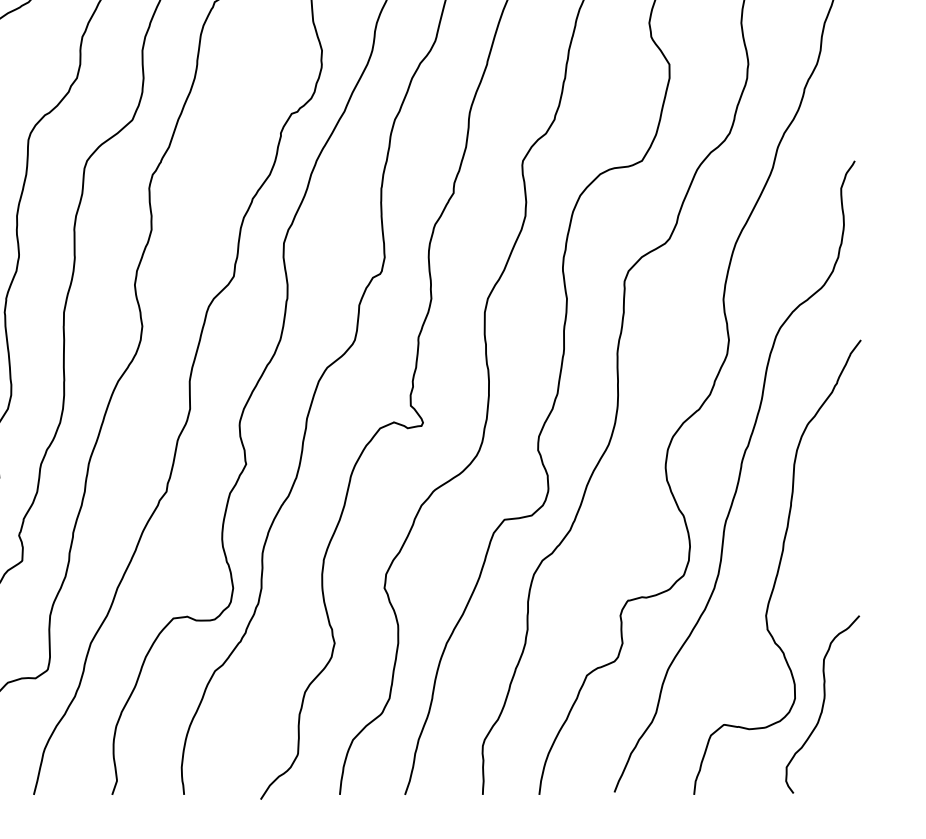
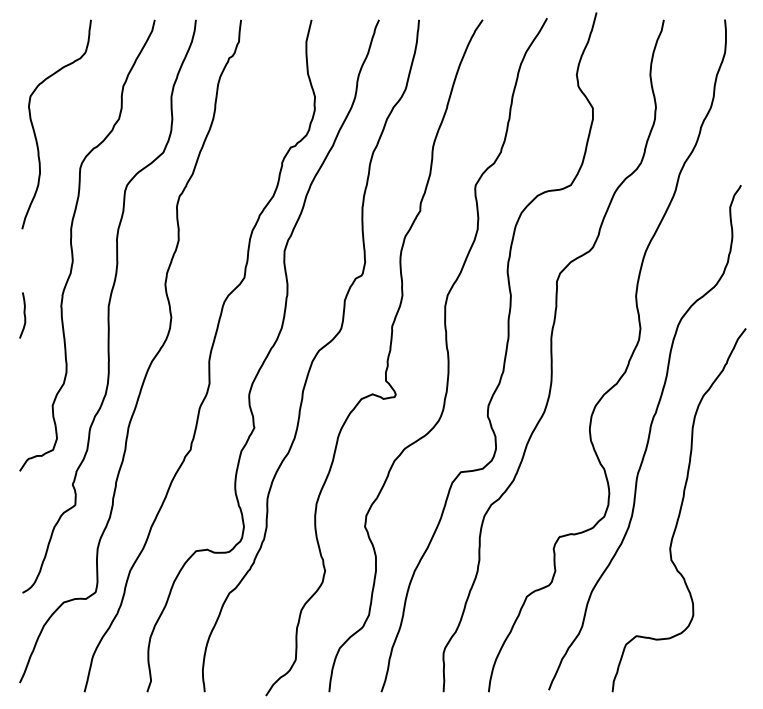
curve: (822, 704) -> (715, 619), removed

